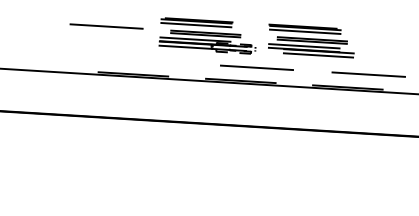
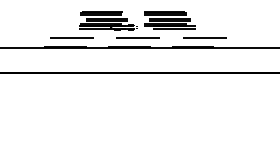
line: (106, 25) -> (71, 37), moved

